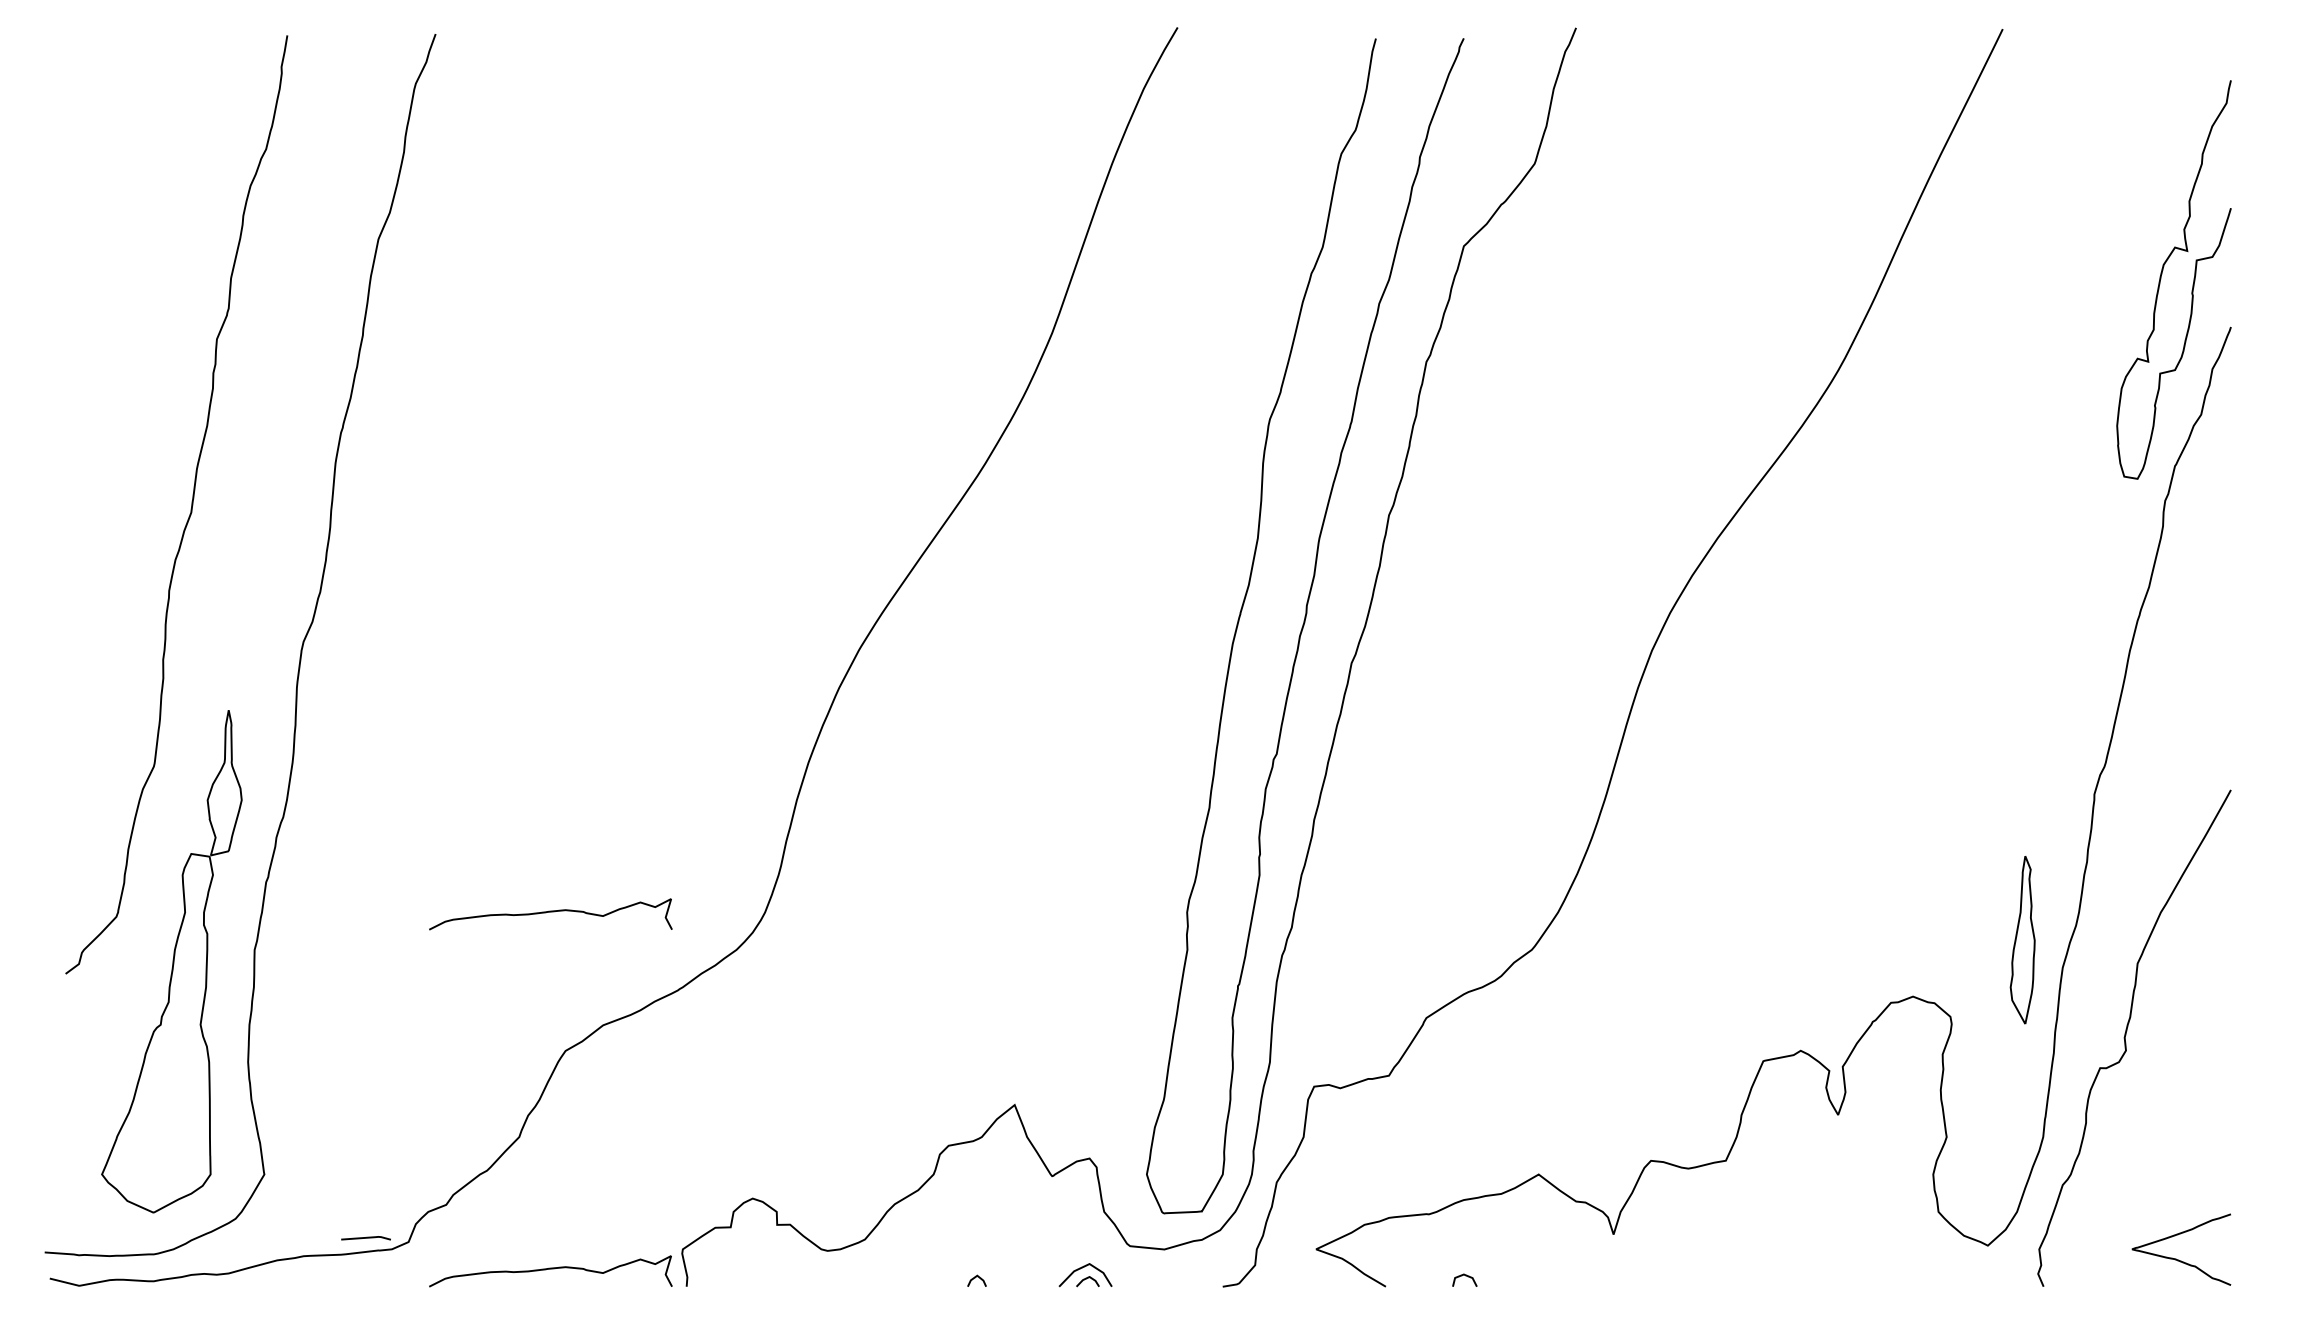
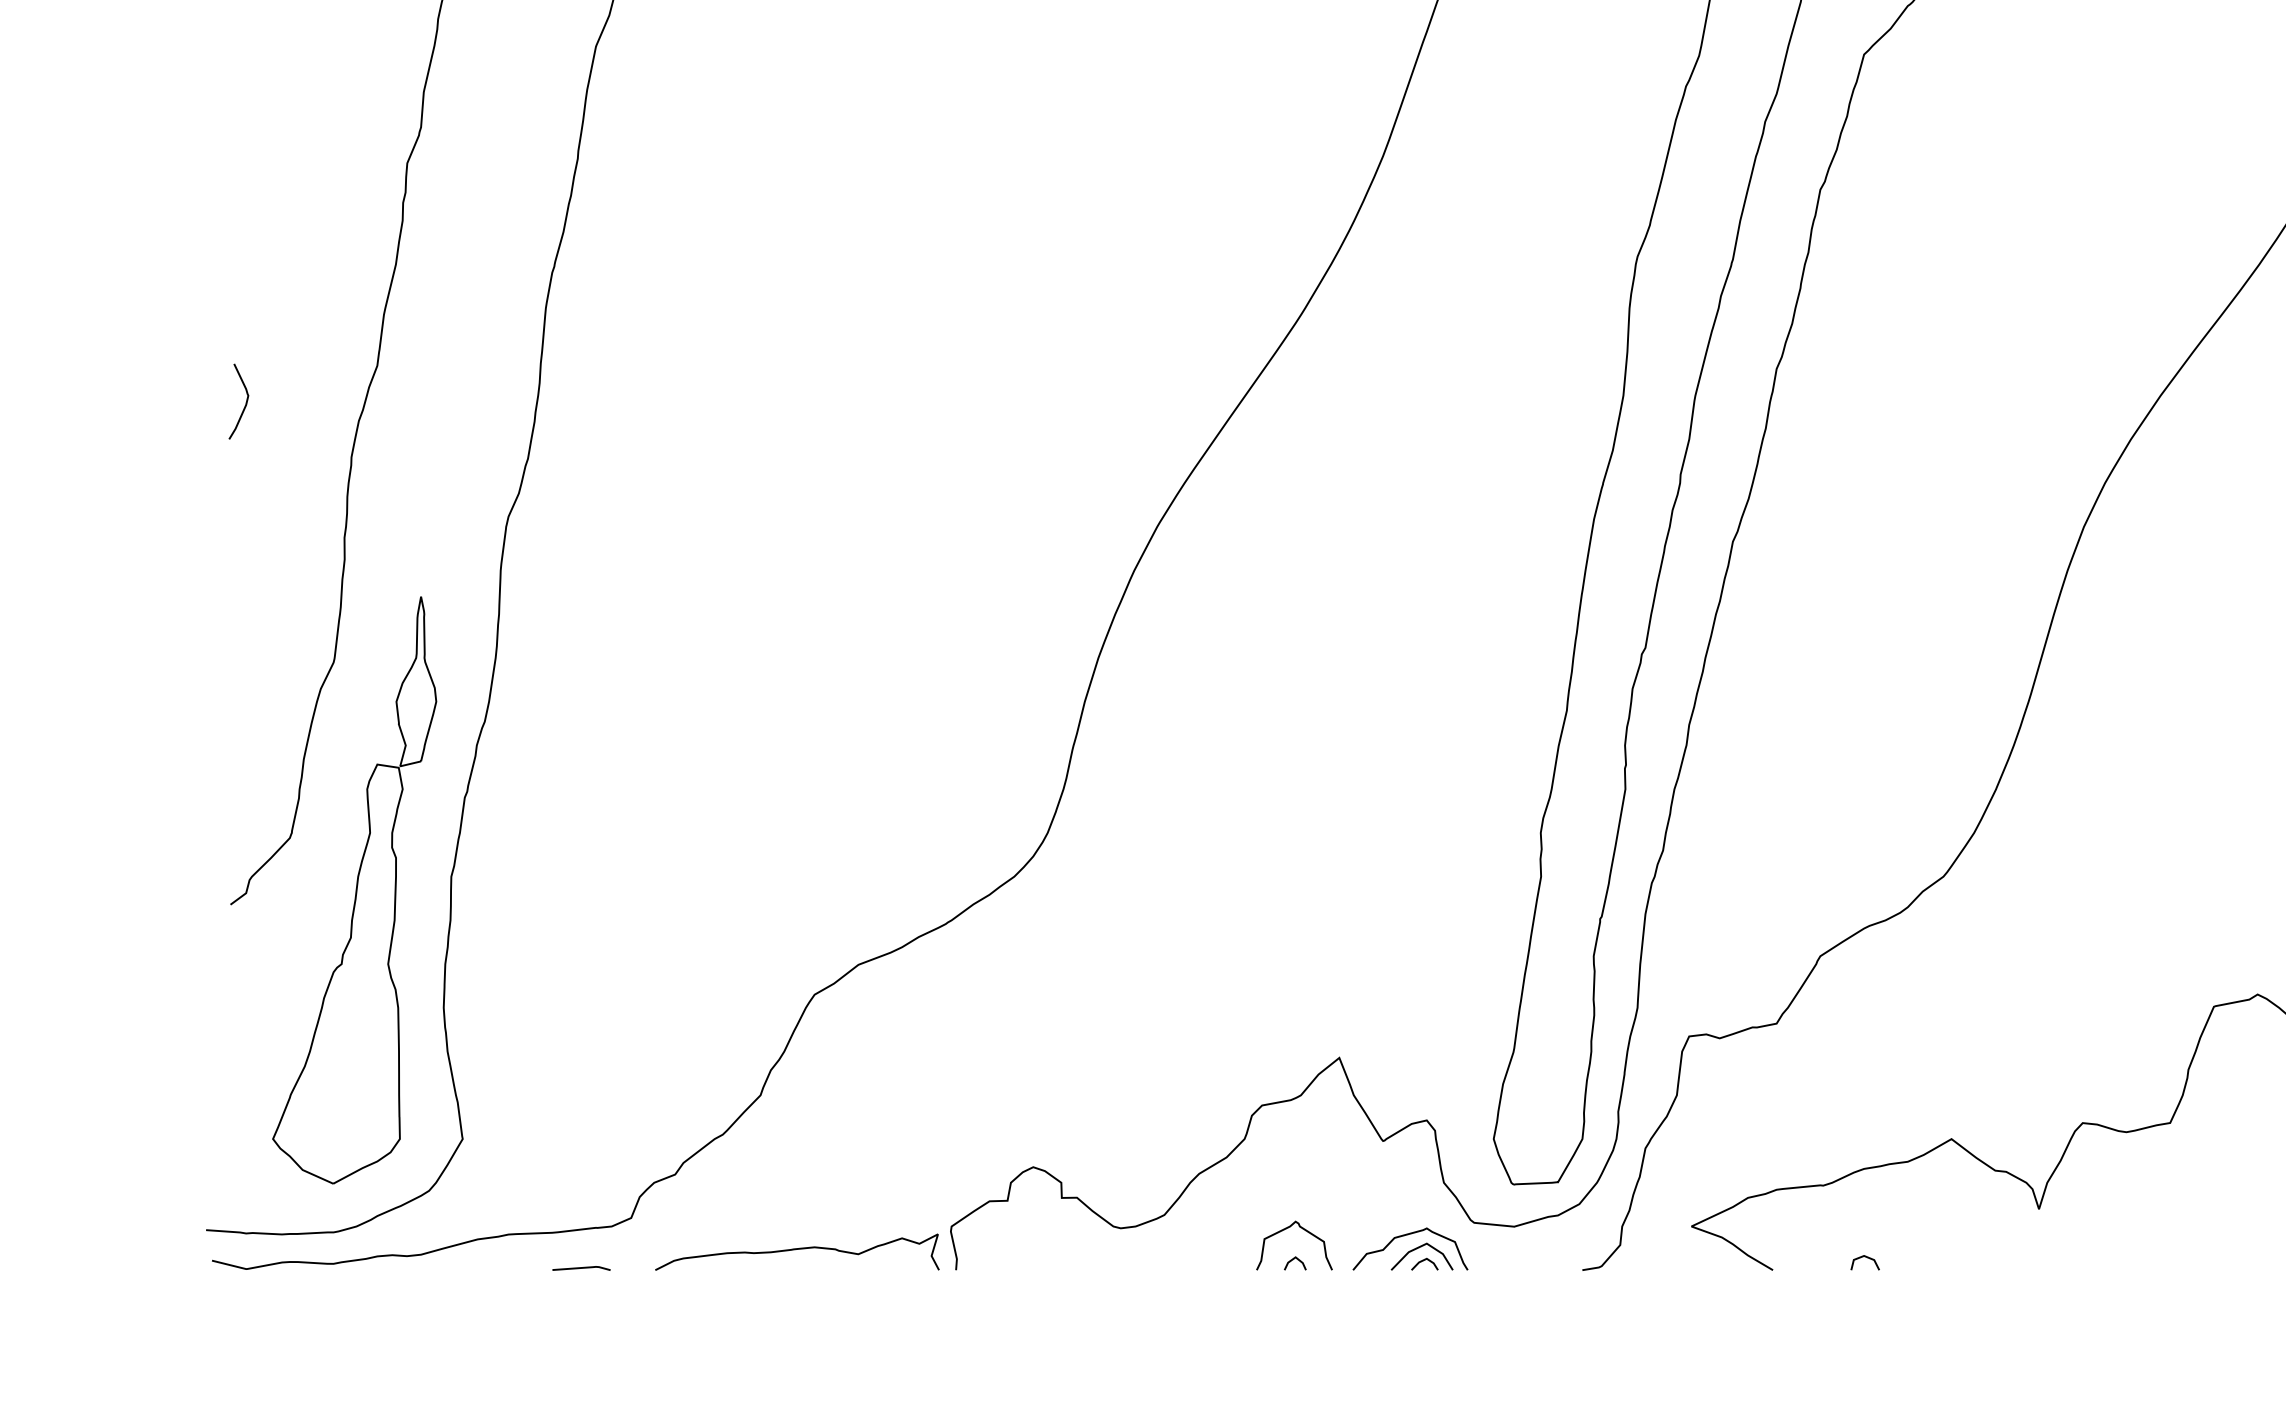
curve: (78, 543) -> (245, 401), added
curve: (550, 912) -> (796, 832), removed
line: (365, 1238) -> (580, 1268), moved
curve: (983, 1252) -> (1302, 1230), added
curve: (1072, 1257) -> (1406, 1236), added

